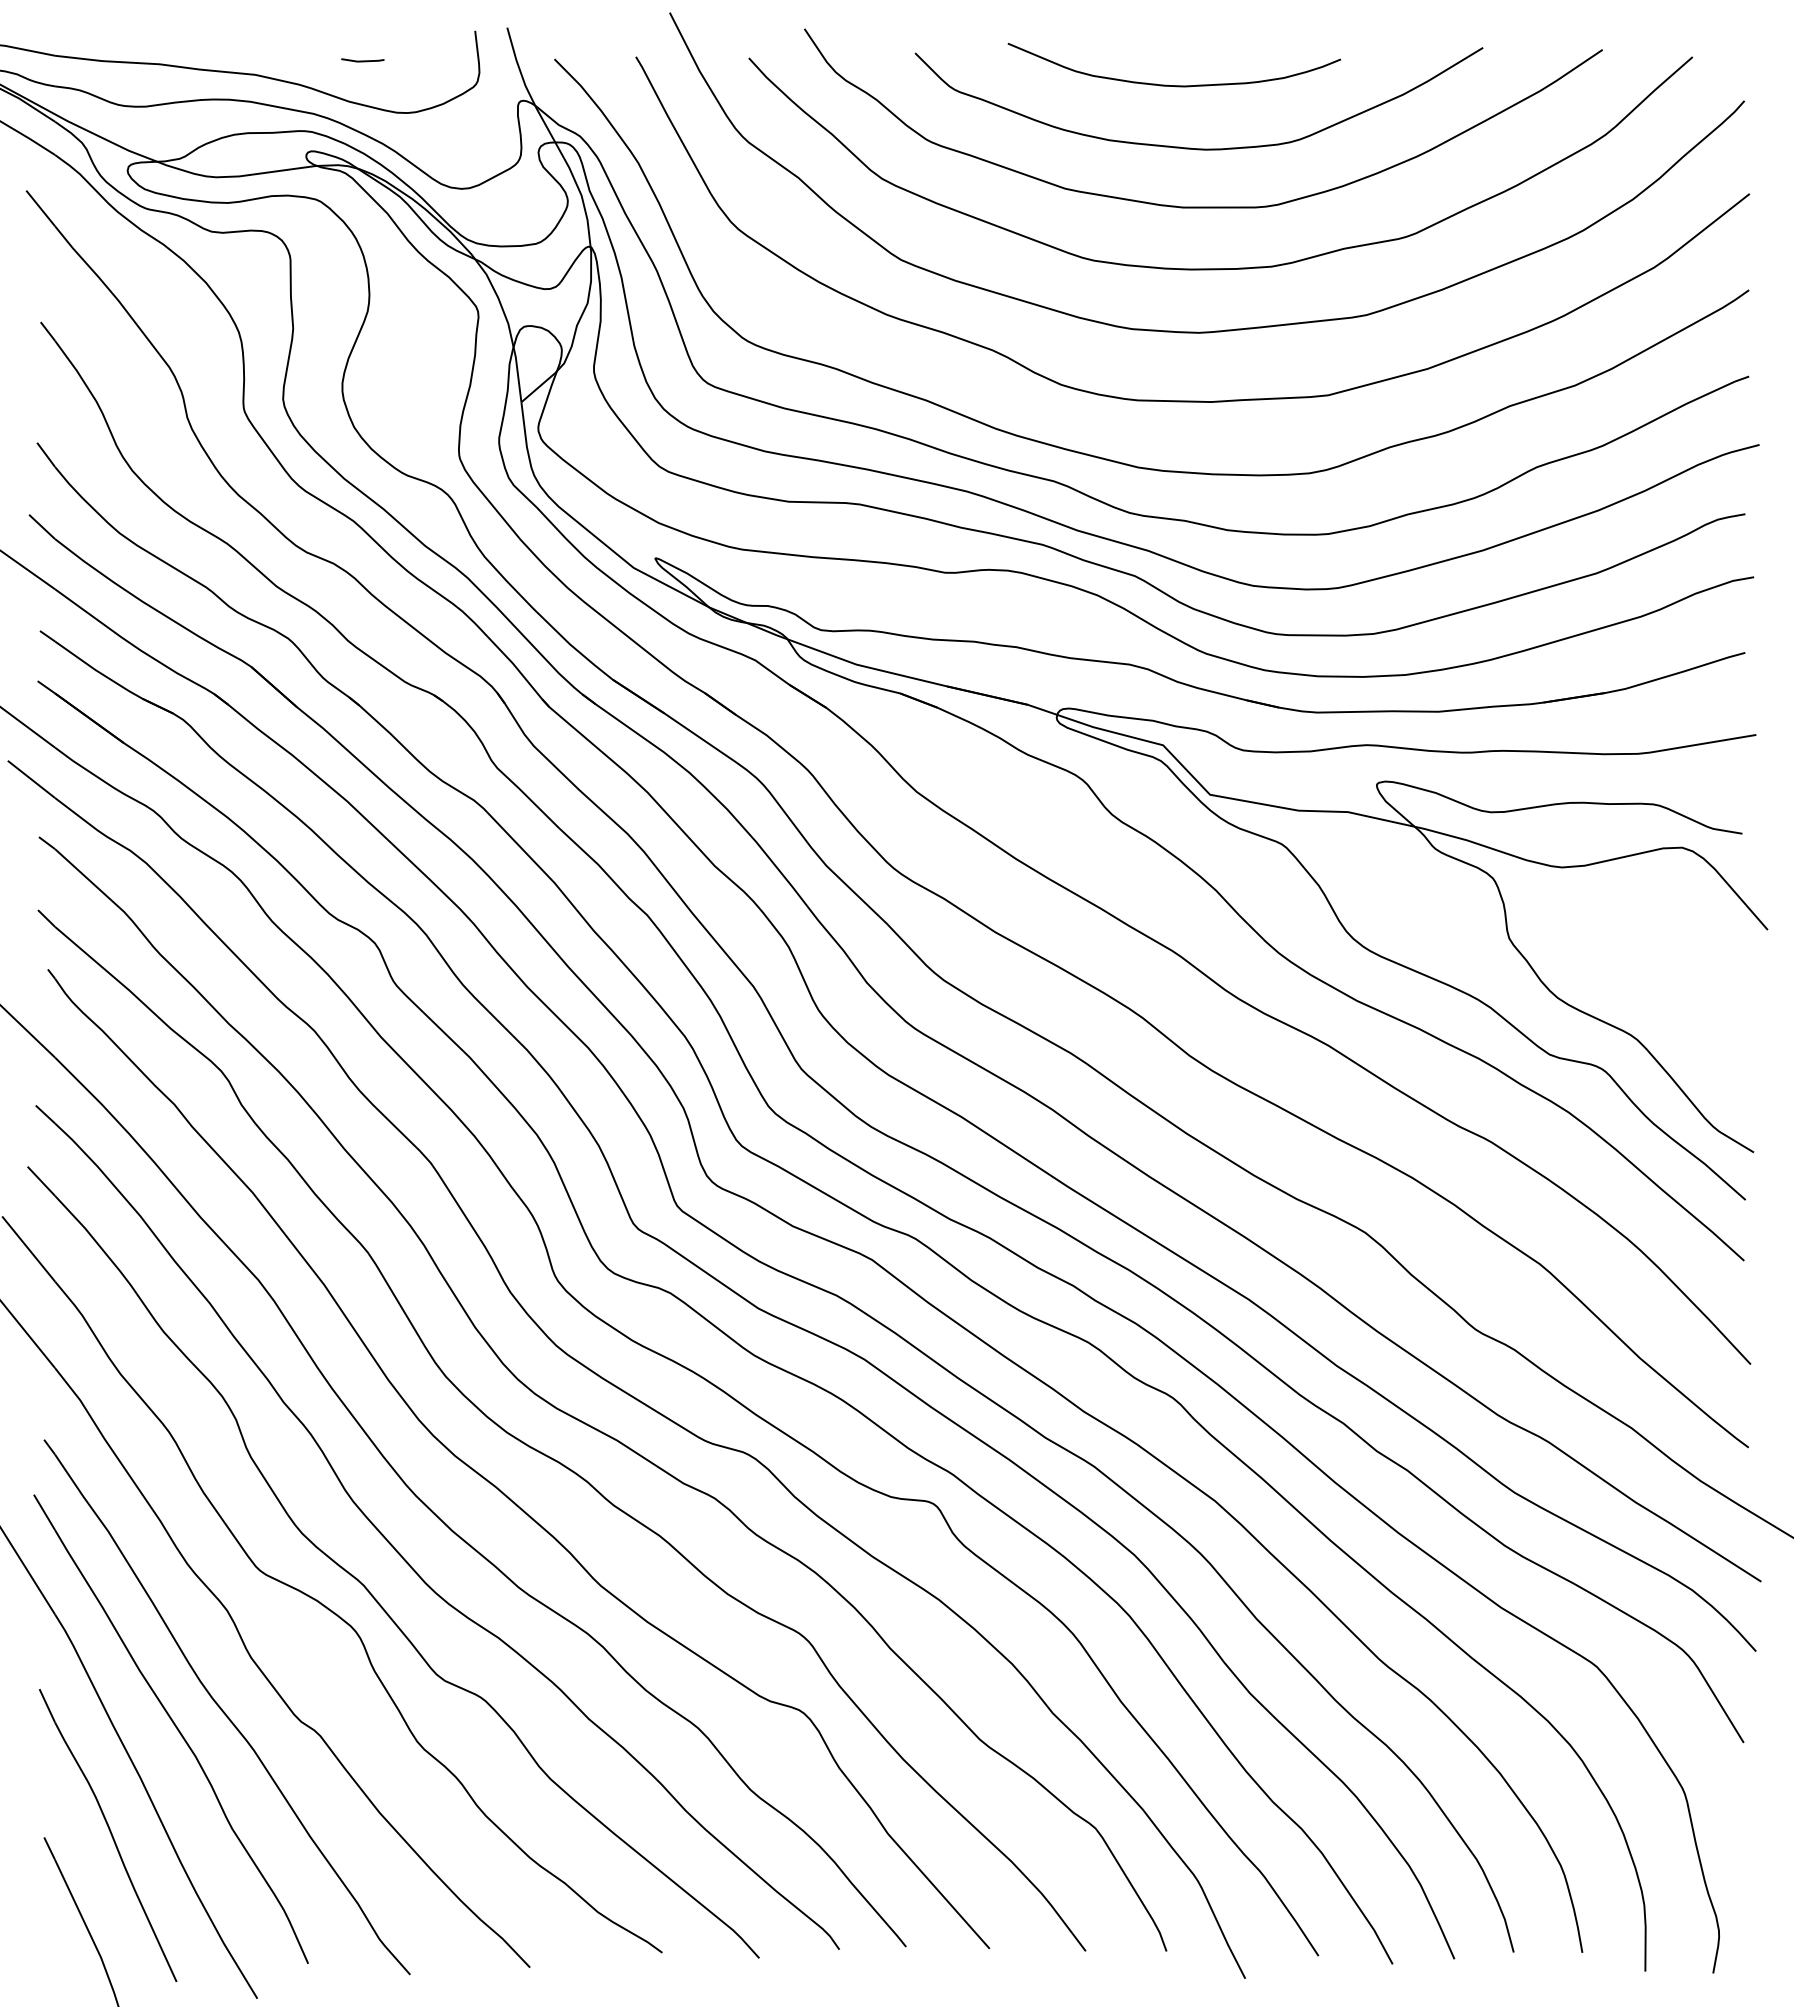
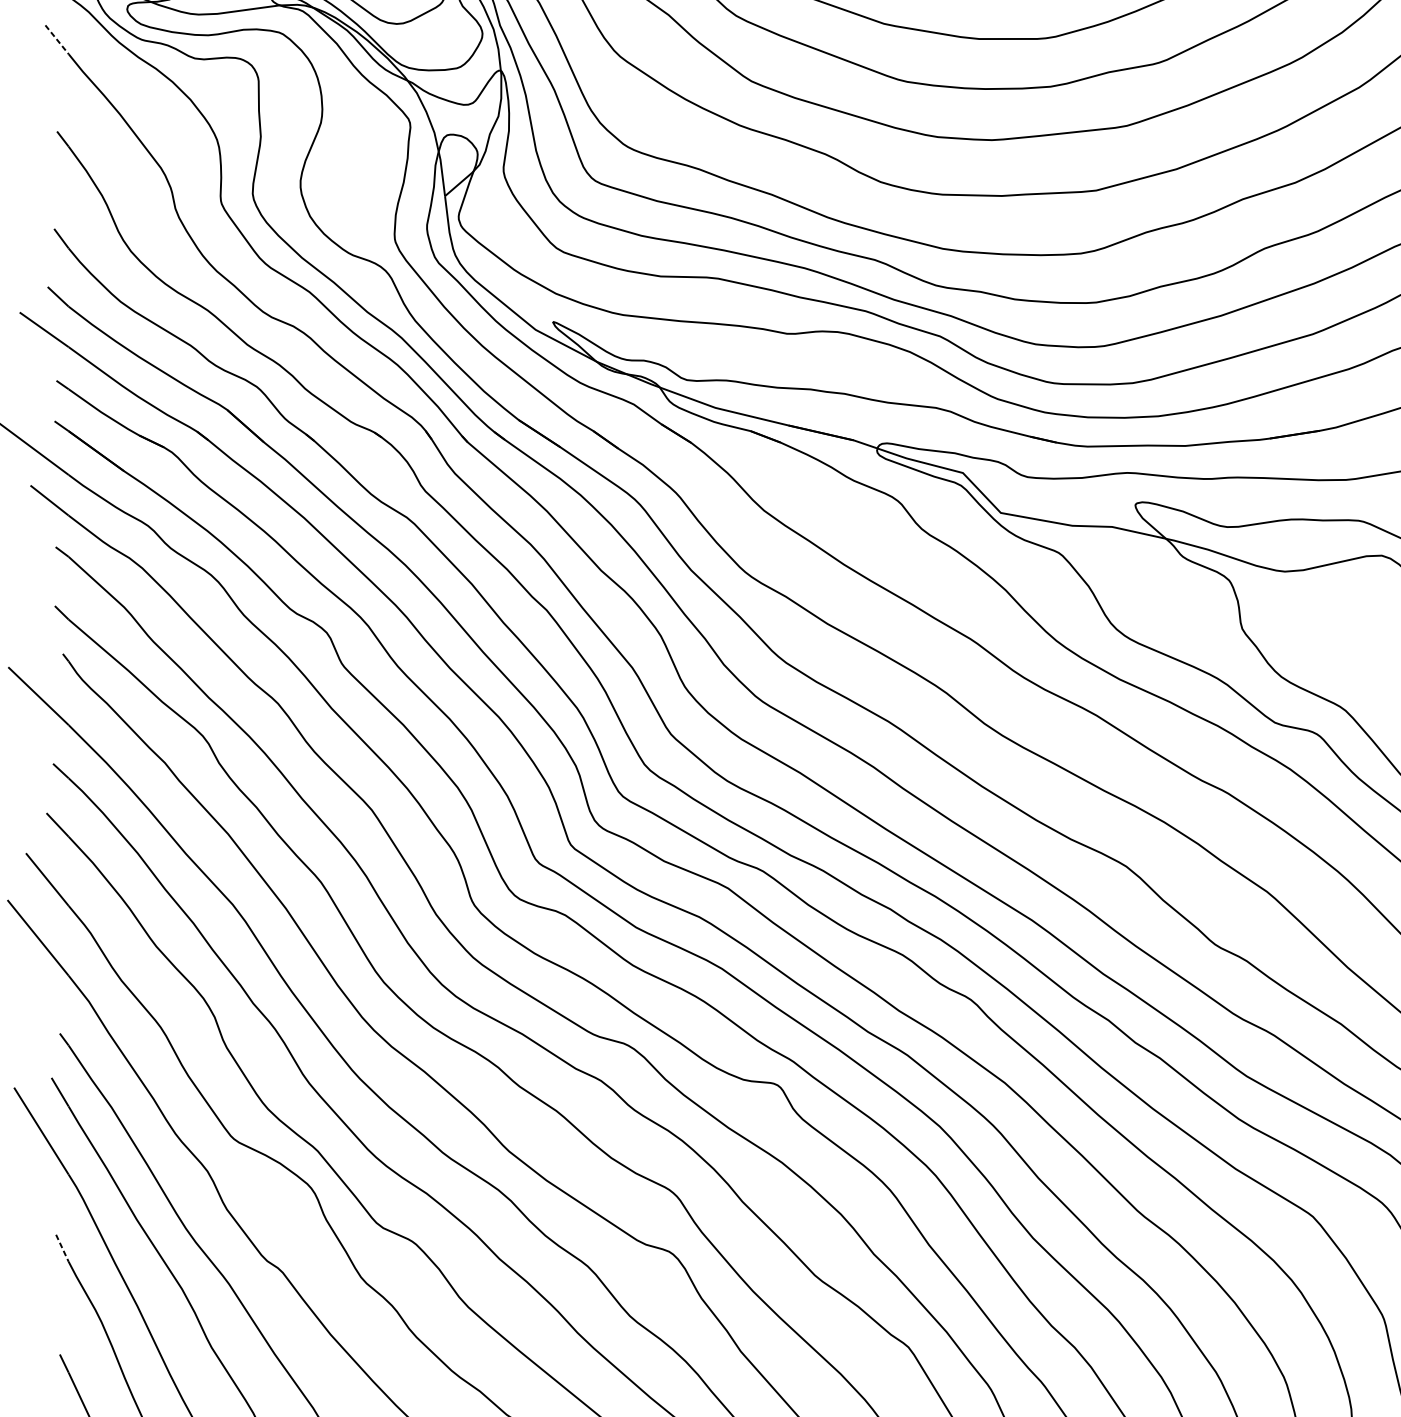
line: (40, 208) -> (56, 39), solid -> dashed
line: (47, 1706) -> (62, 1248), solid -> dashed

